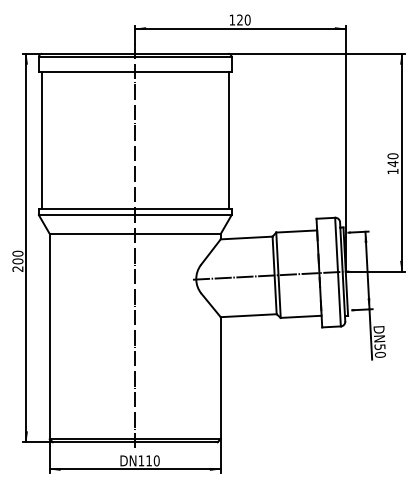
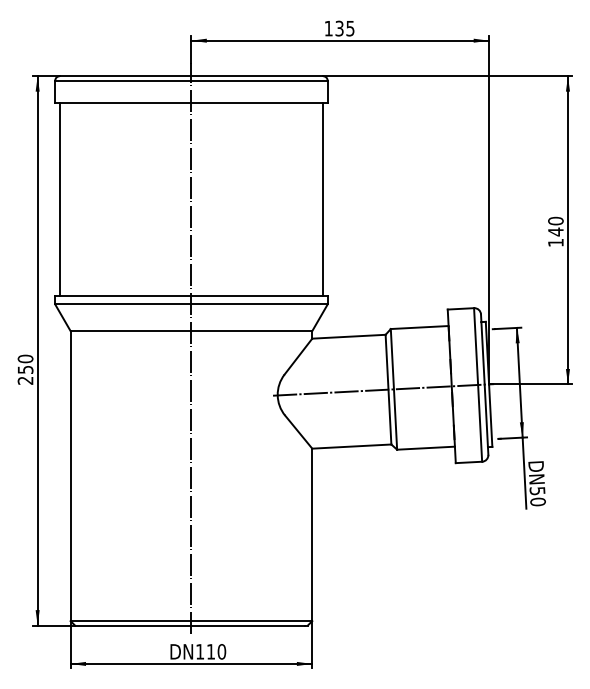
text: (243, 19) -> (344, 28), 120 -> 135
text: (17, 261) -> (25, 369), 200 -> 250

